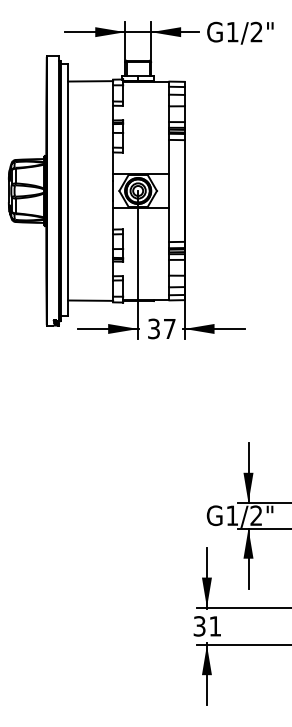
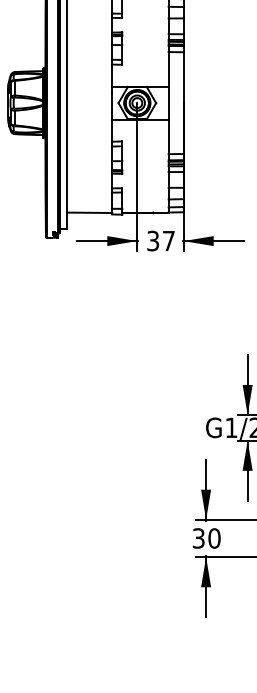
text: (215, 626) -> (214, 538), 31 -> 30

